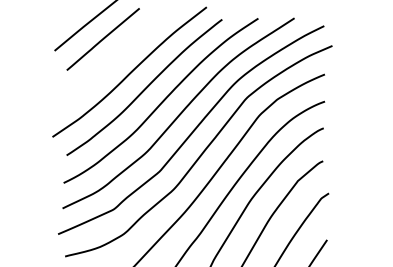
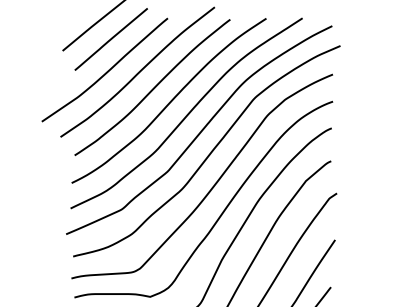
curve: (98, 71) -> (106, 71), added

